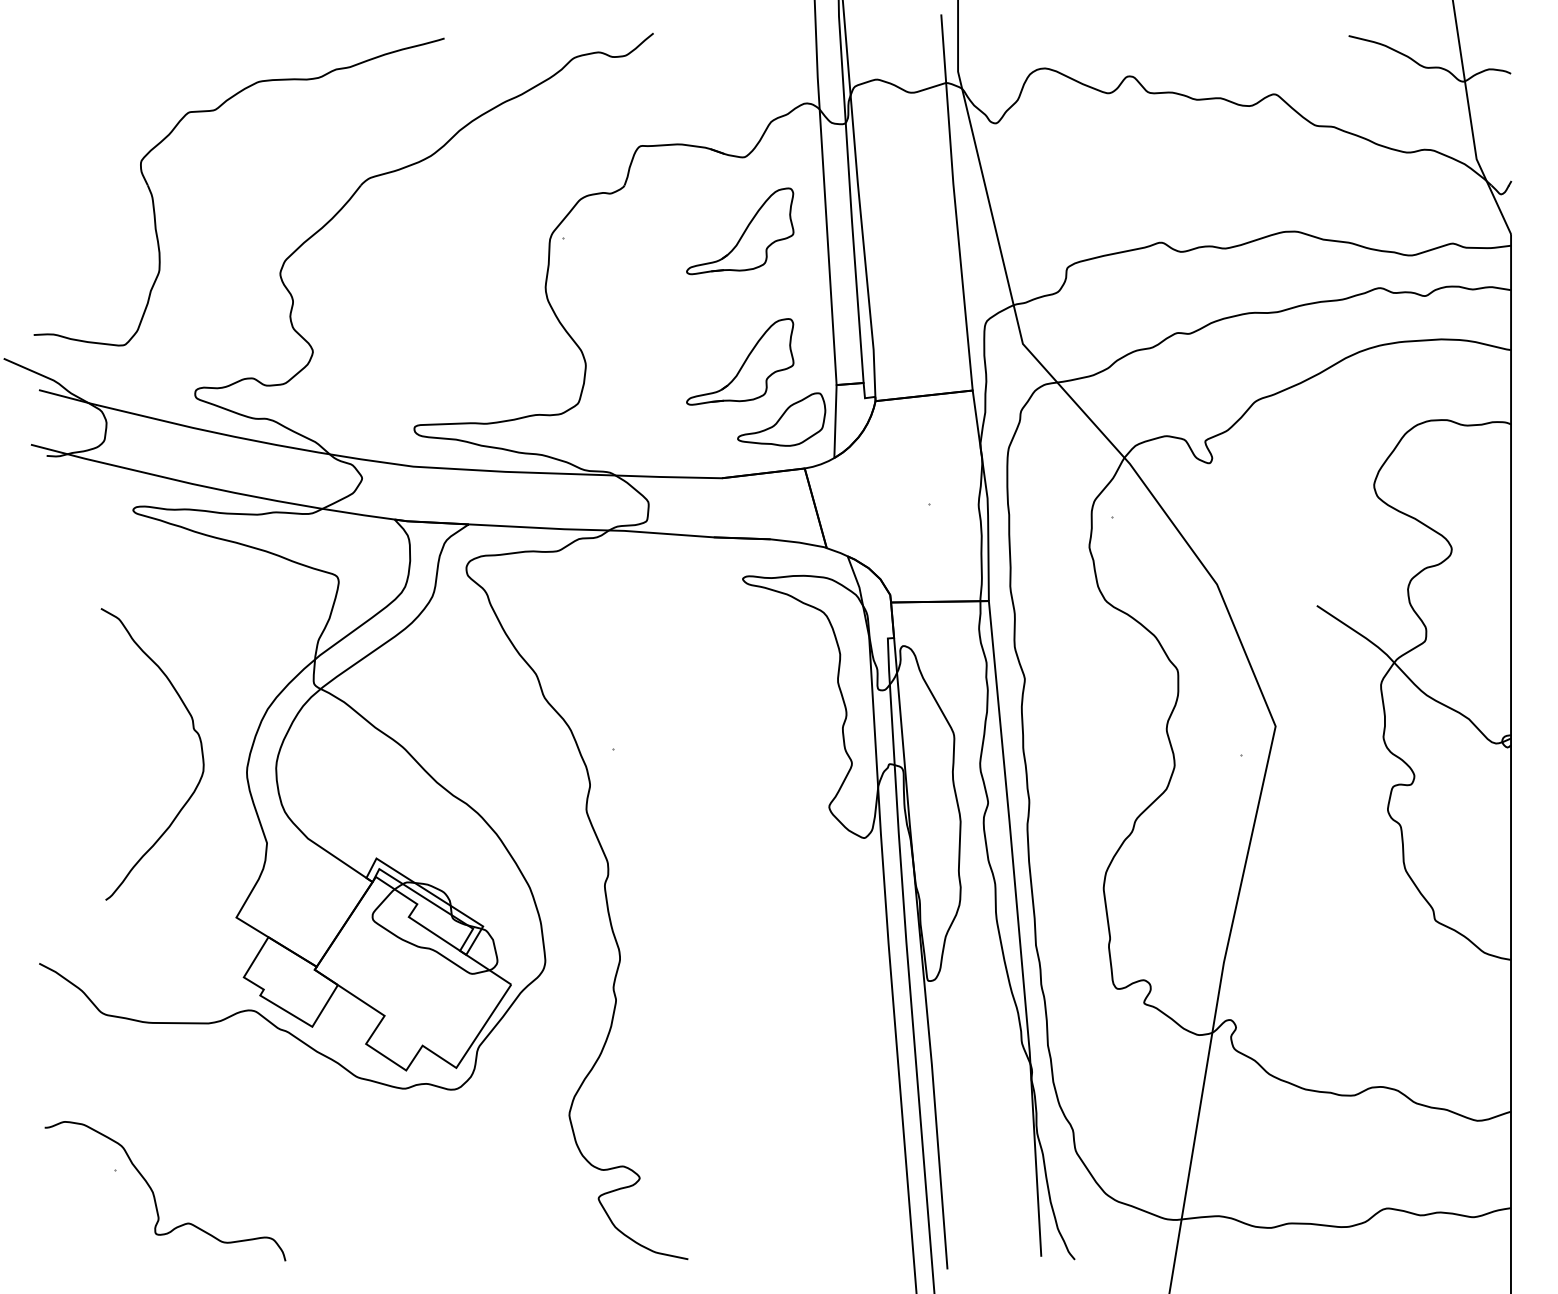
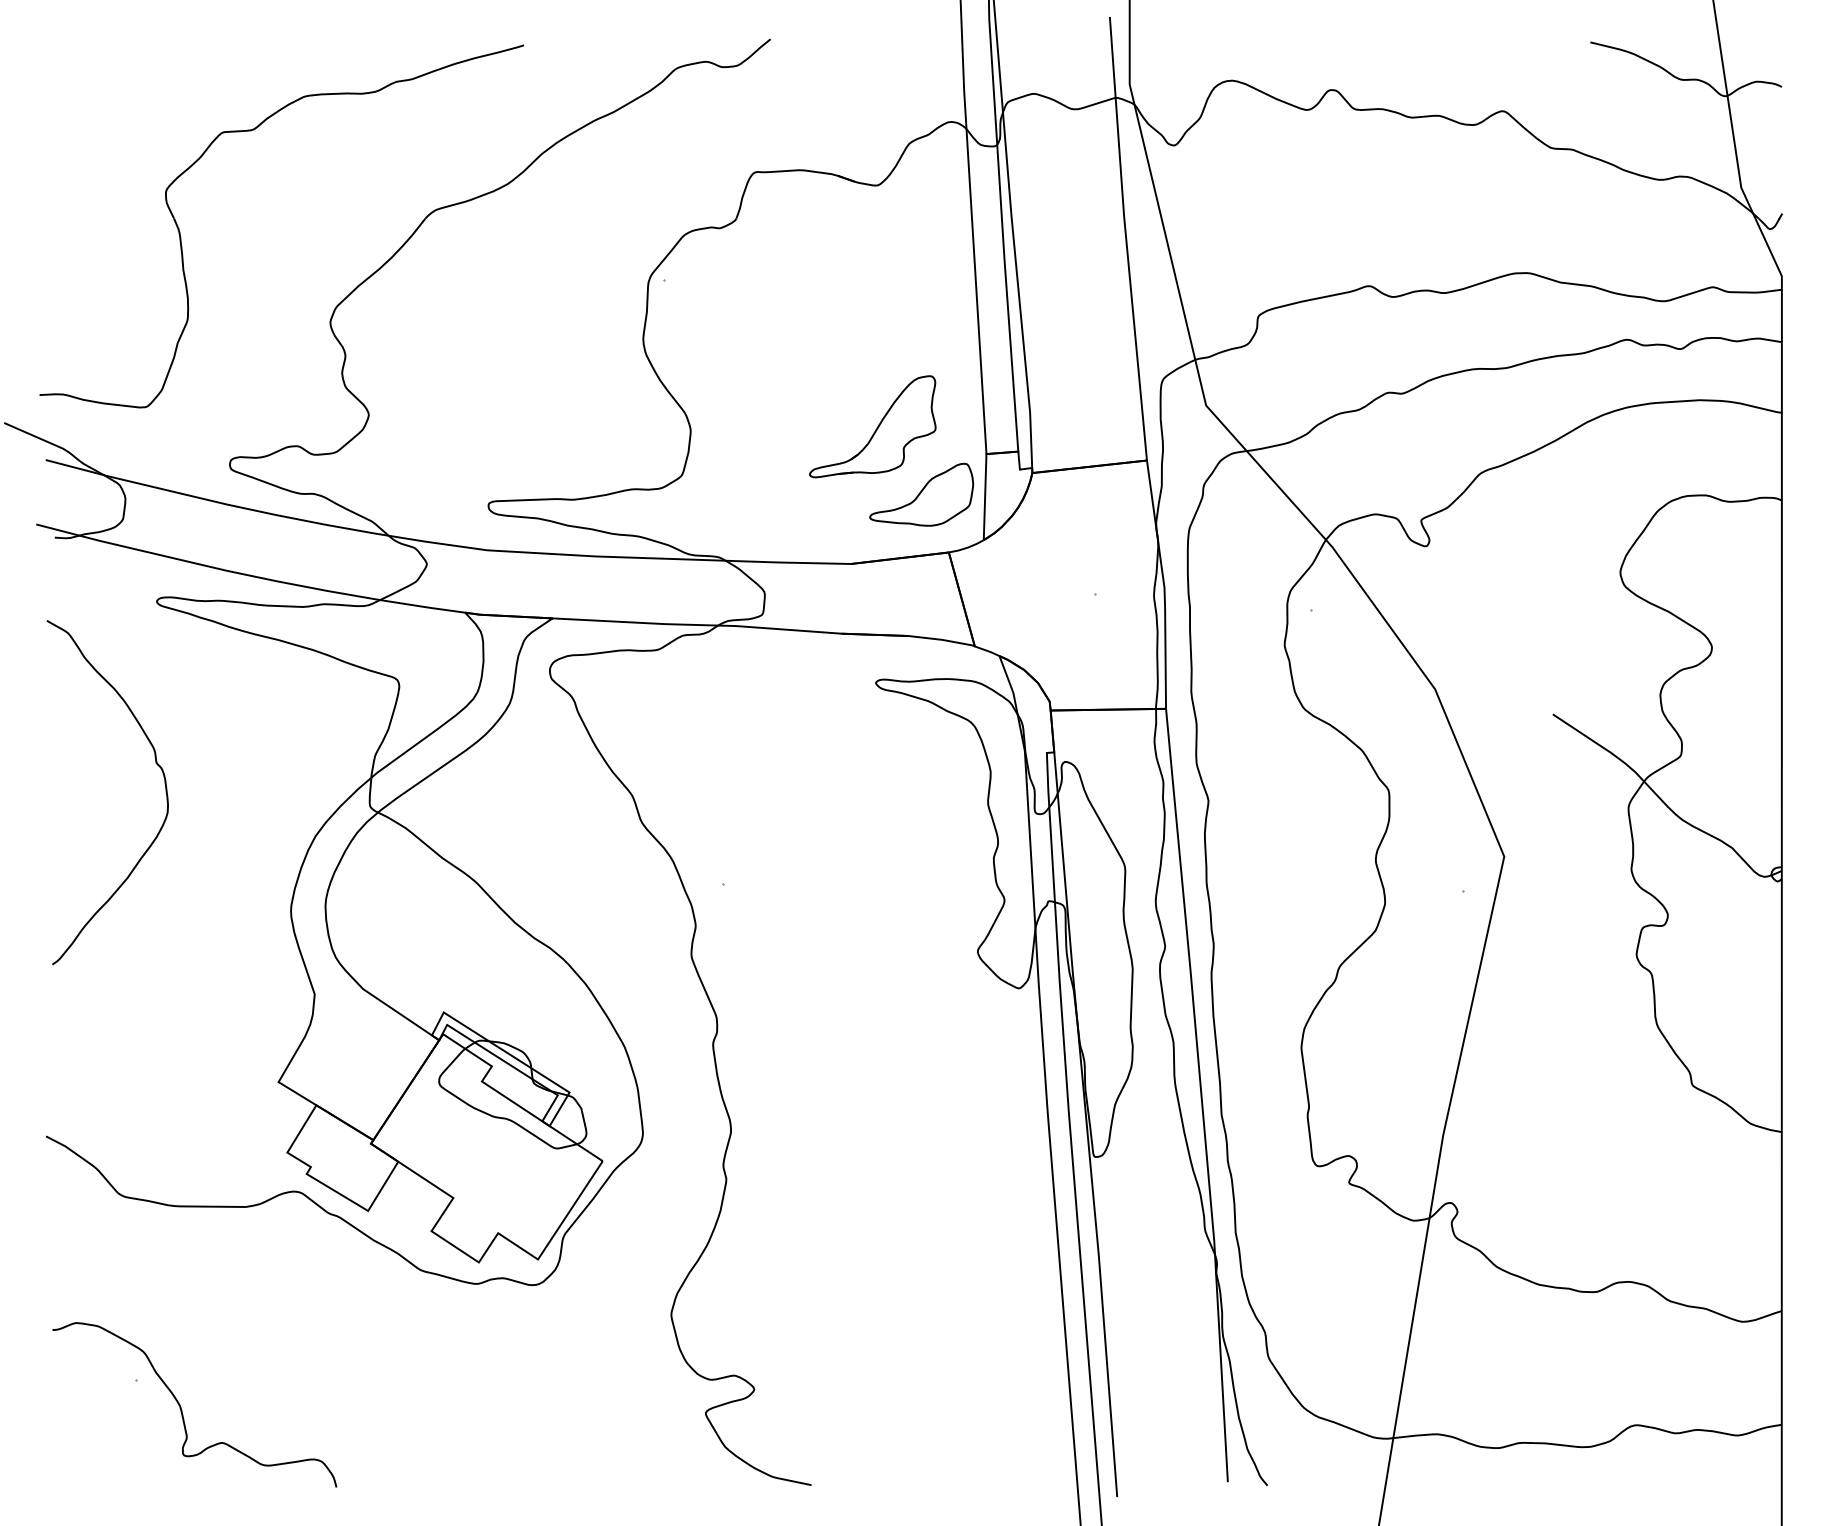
part: (739, 231) -> (872, 272), removed
curve: (193, 730) -> (156, 764), moved

